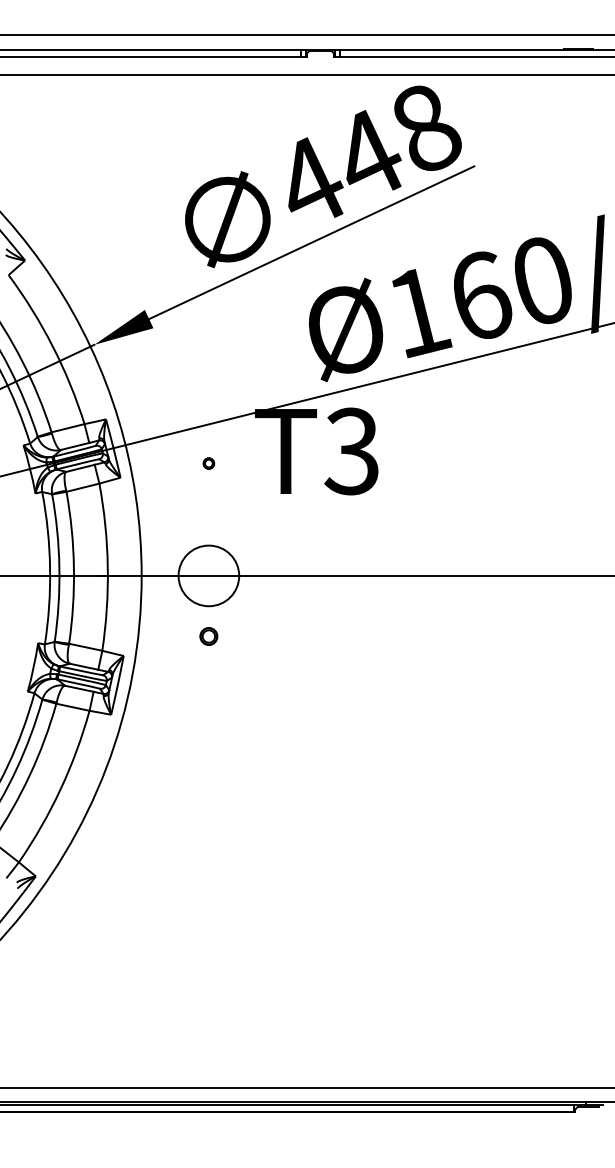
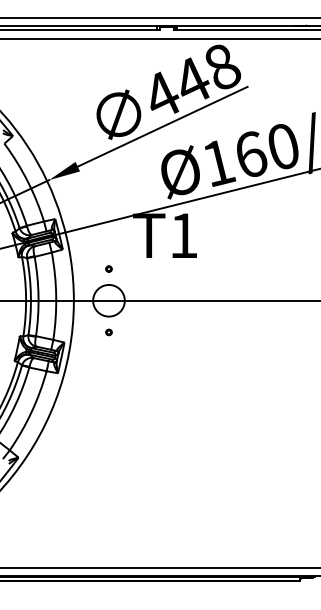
text: (351, 450) -> (183, 235), T3 -> T1
part: (207, 462) -> (108, 268), moved
part: (207, 636) -> (108, 332), size x0.62

